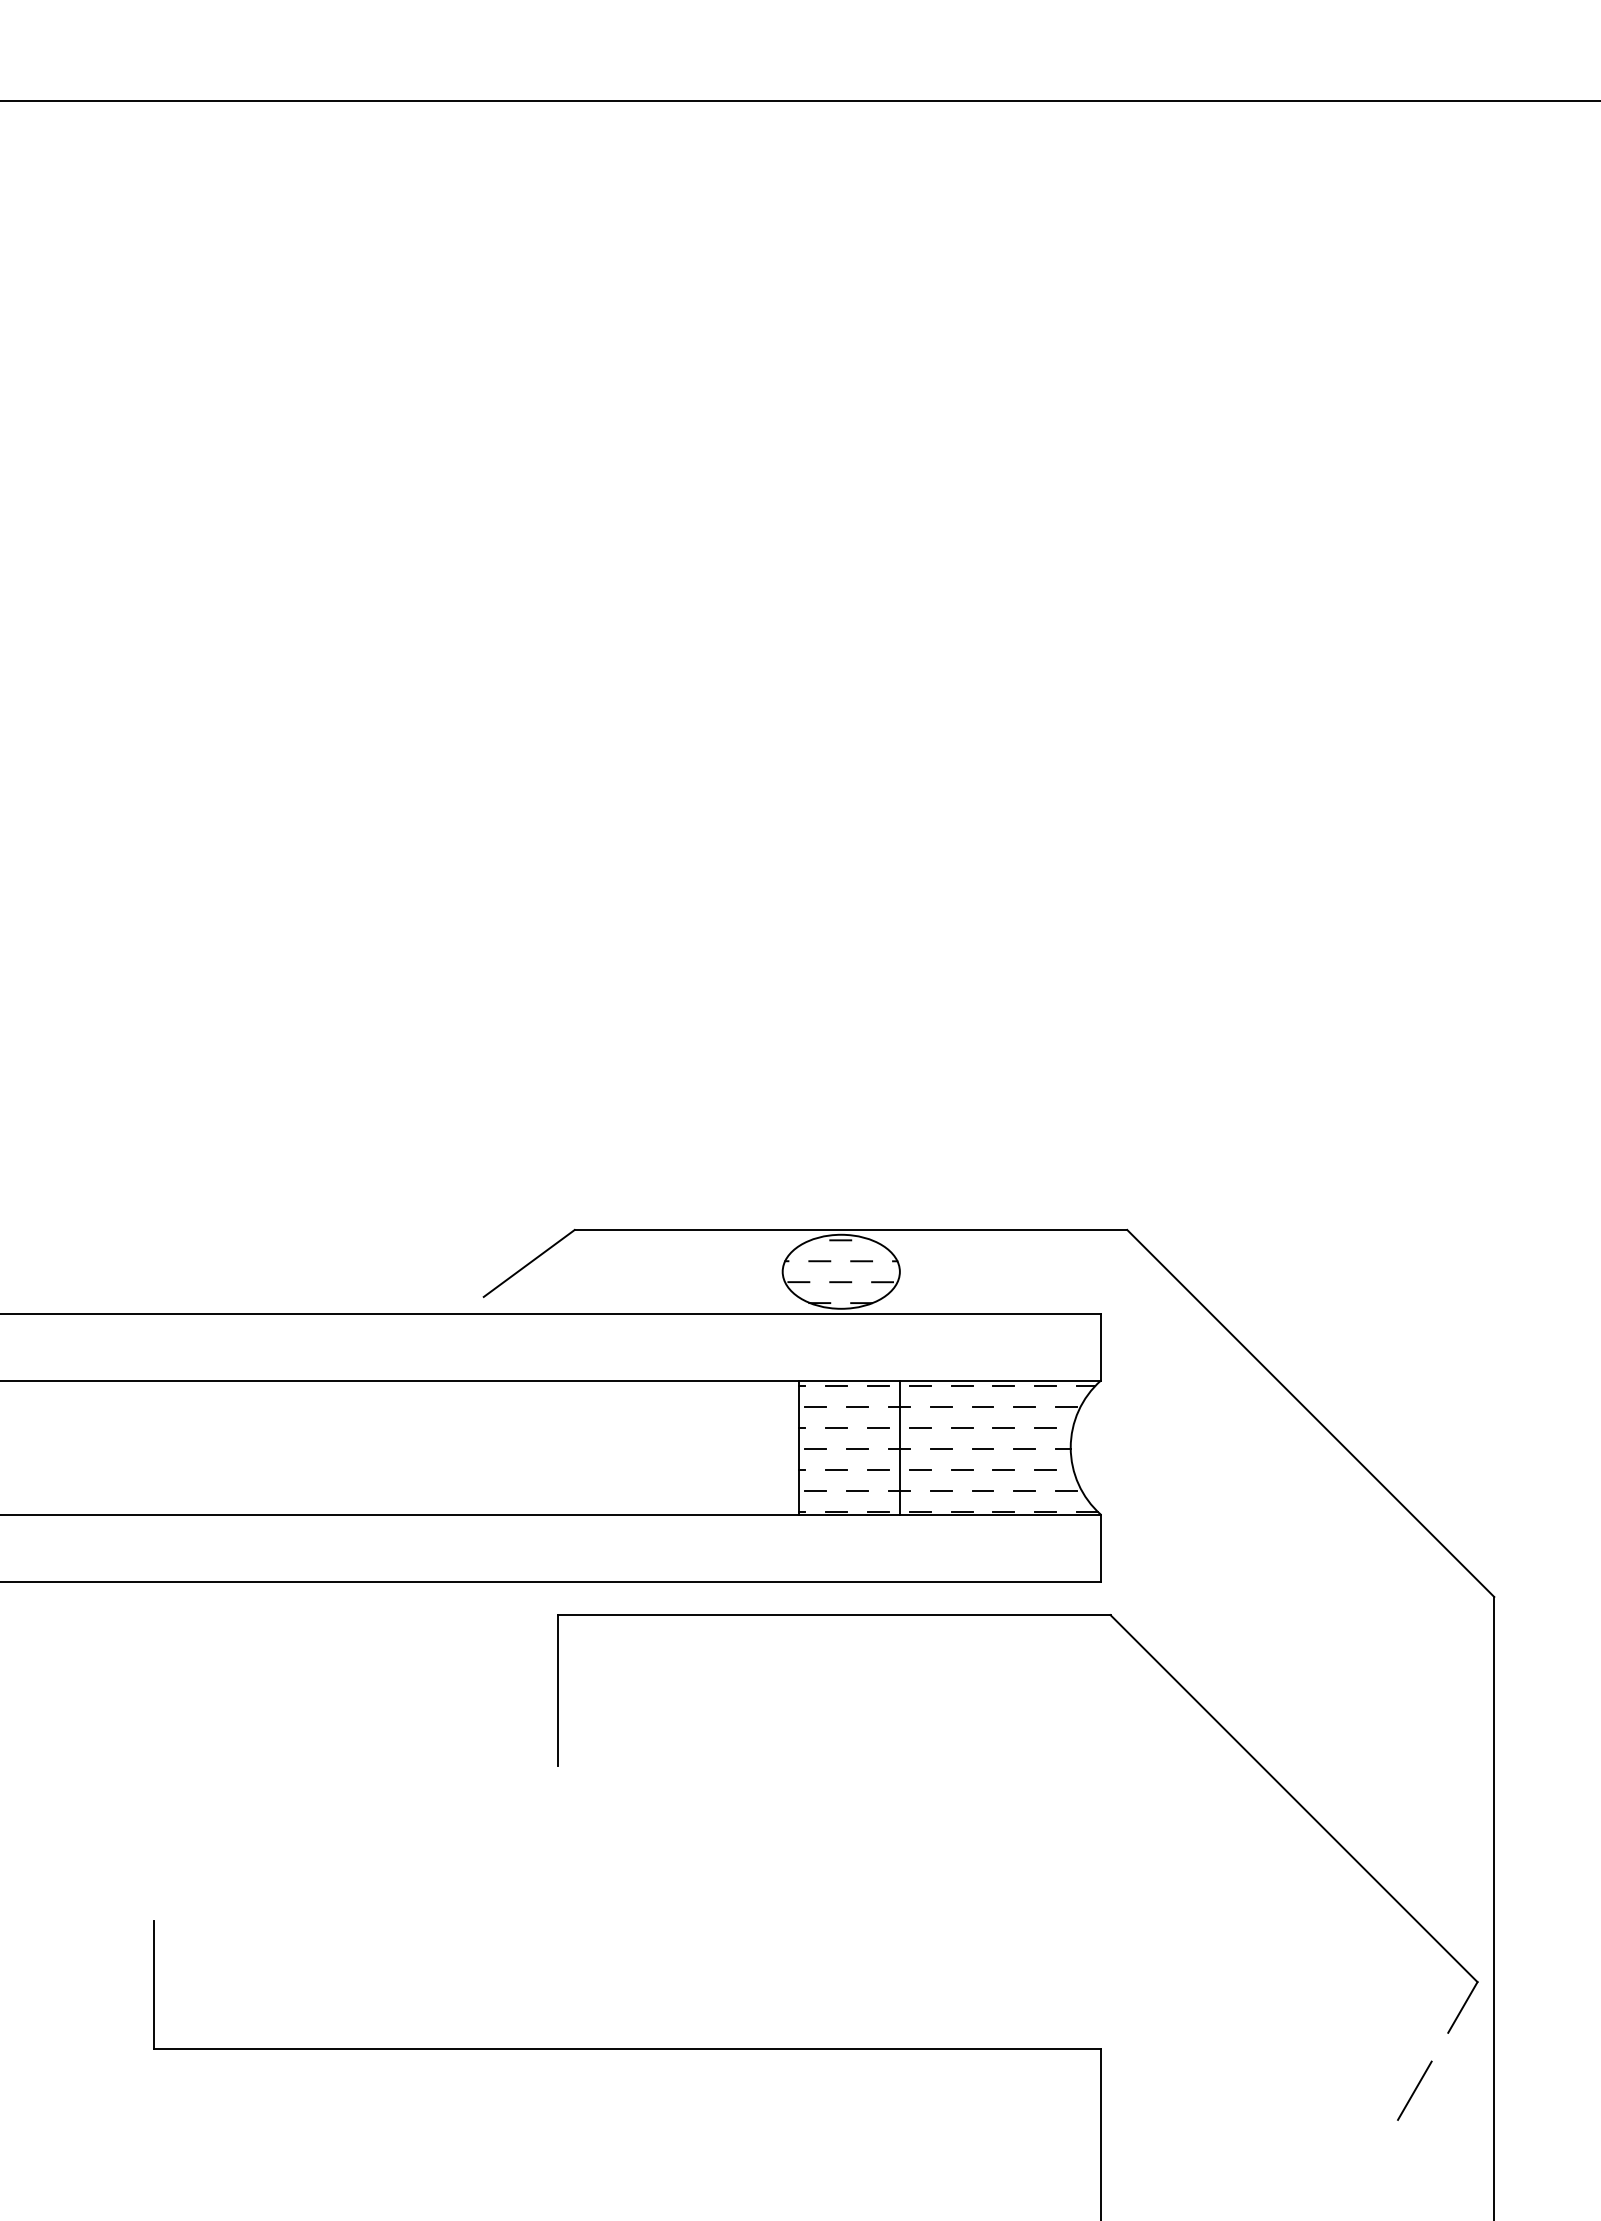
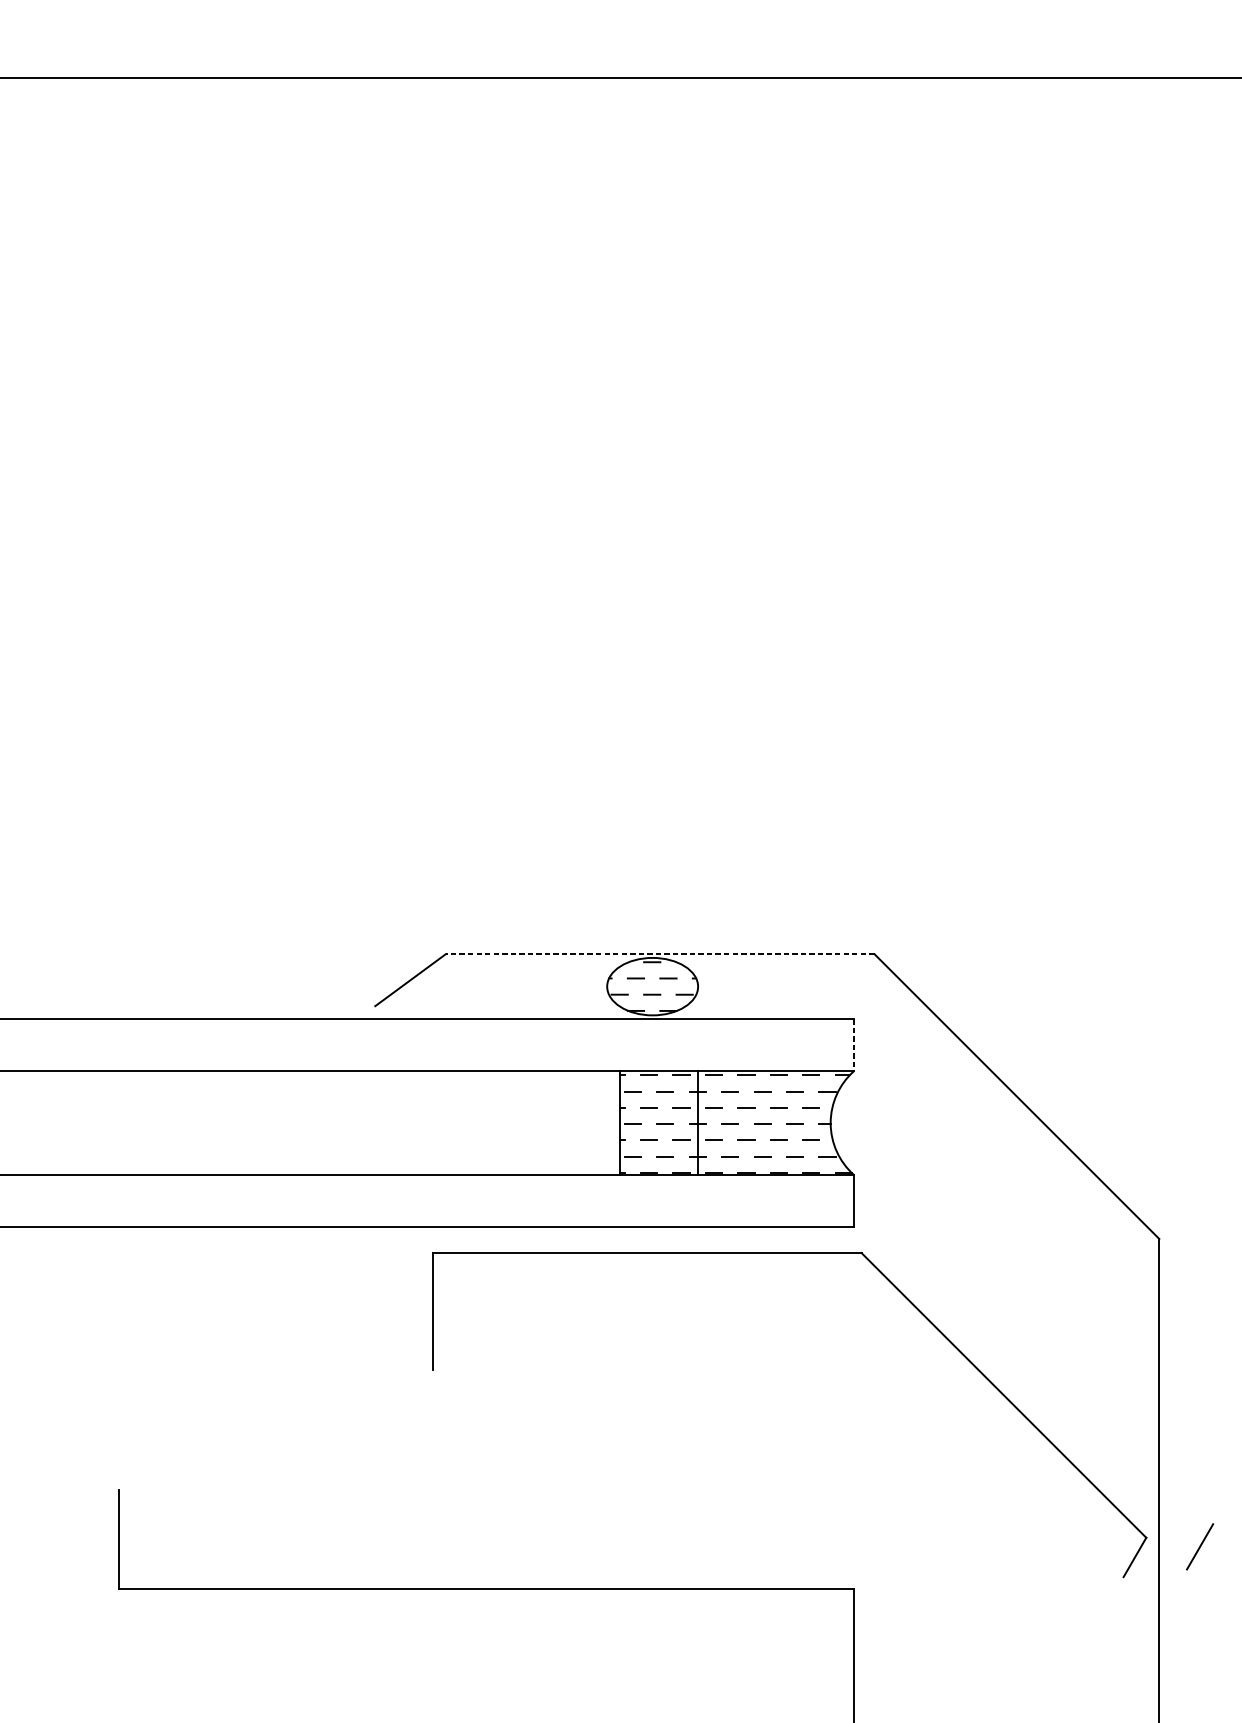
line: (850, 1229) -> (659, 953), solid -> dashed
line: (1100, 1347) -> (853, 1045), solid -> dashed
line: (1414, 2090) -> (1199, 1546), moved

